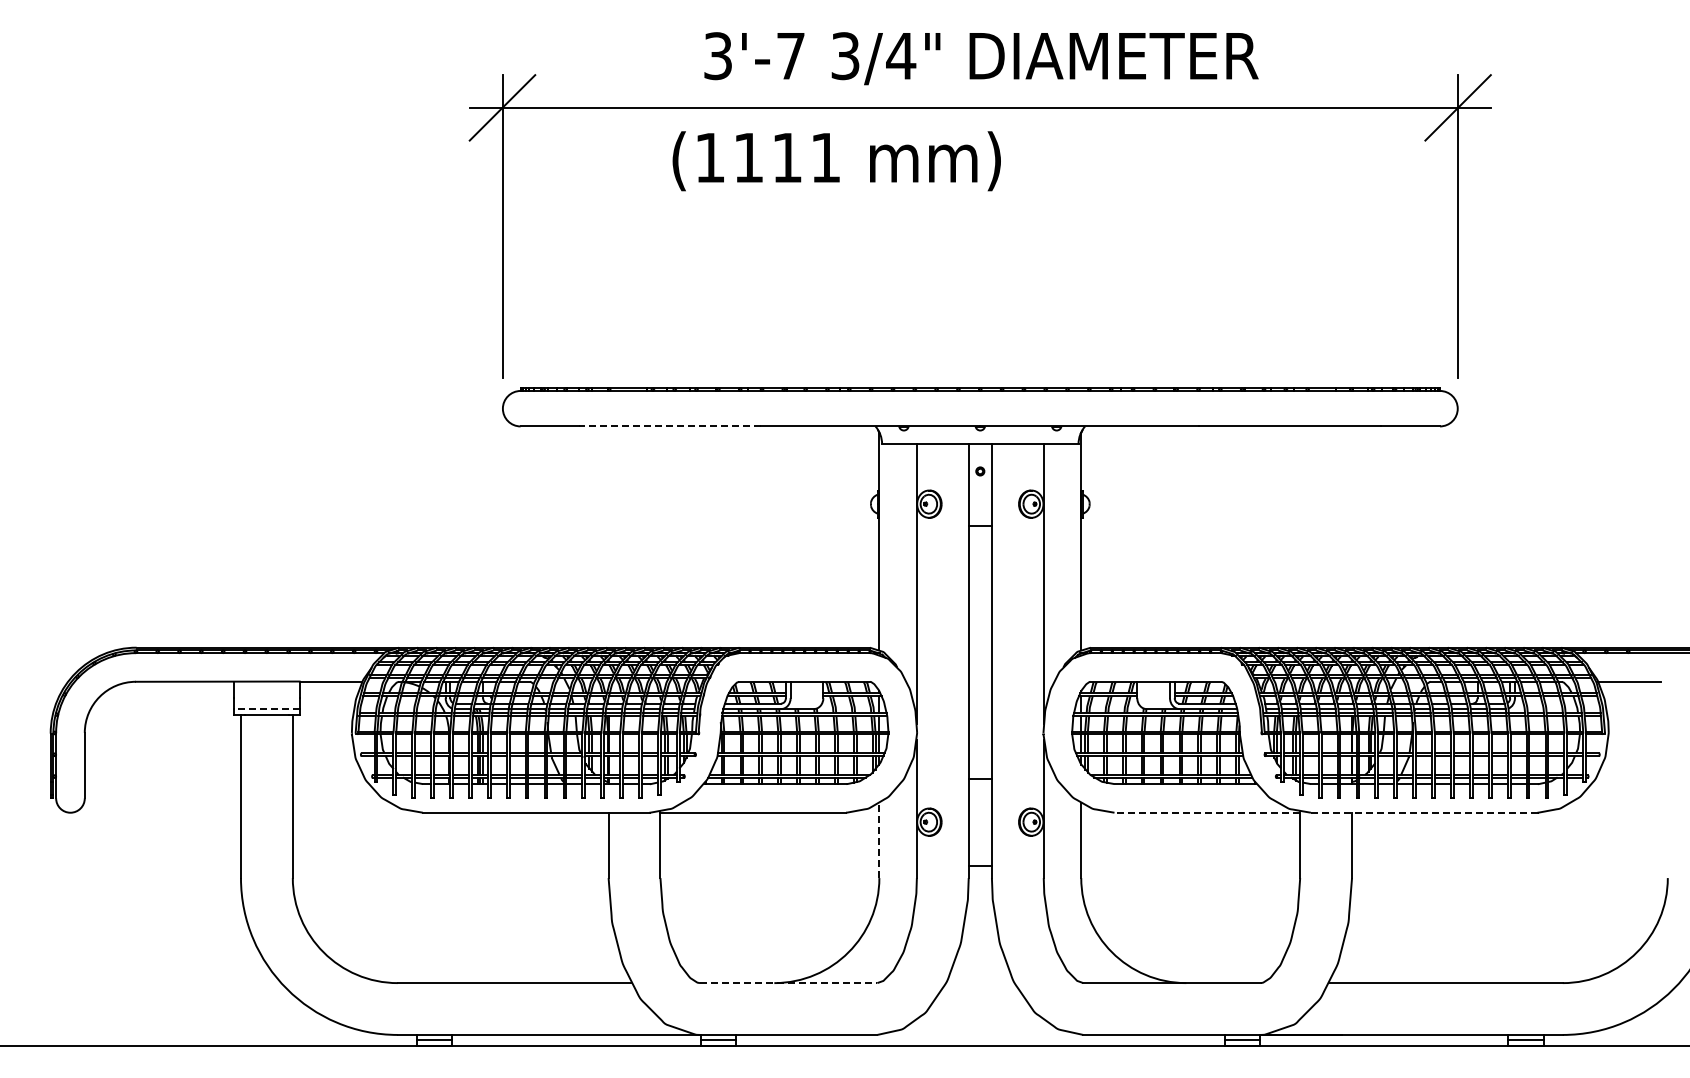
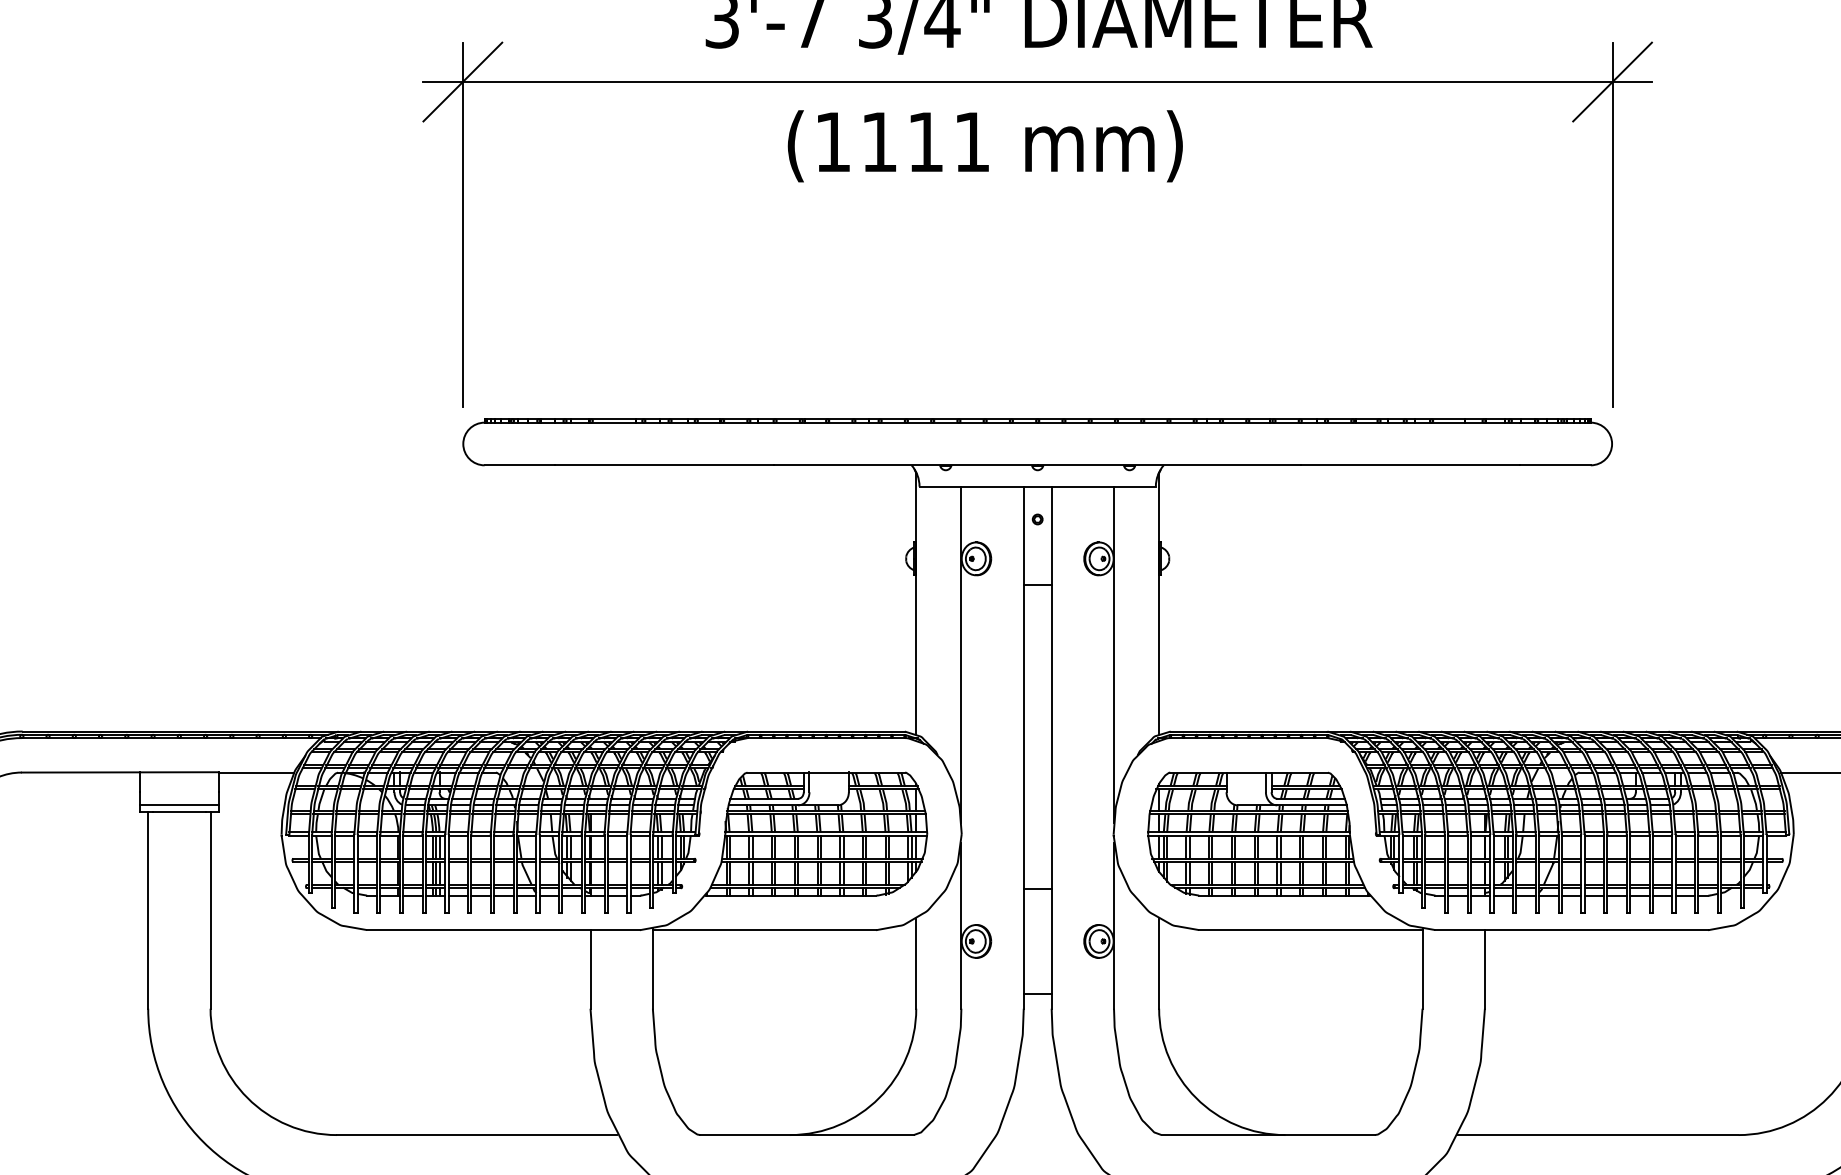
text: (836, 161) -> (984, 146), moved
line: (669, 426) -> (663, 465), dashed -> solid
line: (266, 709) -> (178, 805), dashed -> solid
line: (1207, 812) -> (1311, 929), dashed -> solid
line: (1423, 812) -> (1570, 929), dashed -> solid
line: (879, 840) -> (916, 963), dashed -> solid
line: (788, 983) -> (806, 1135), dashed -> solid

